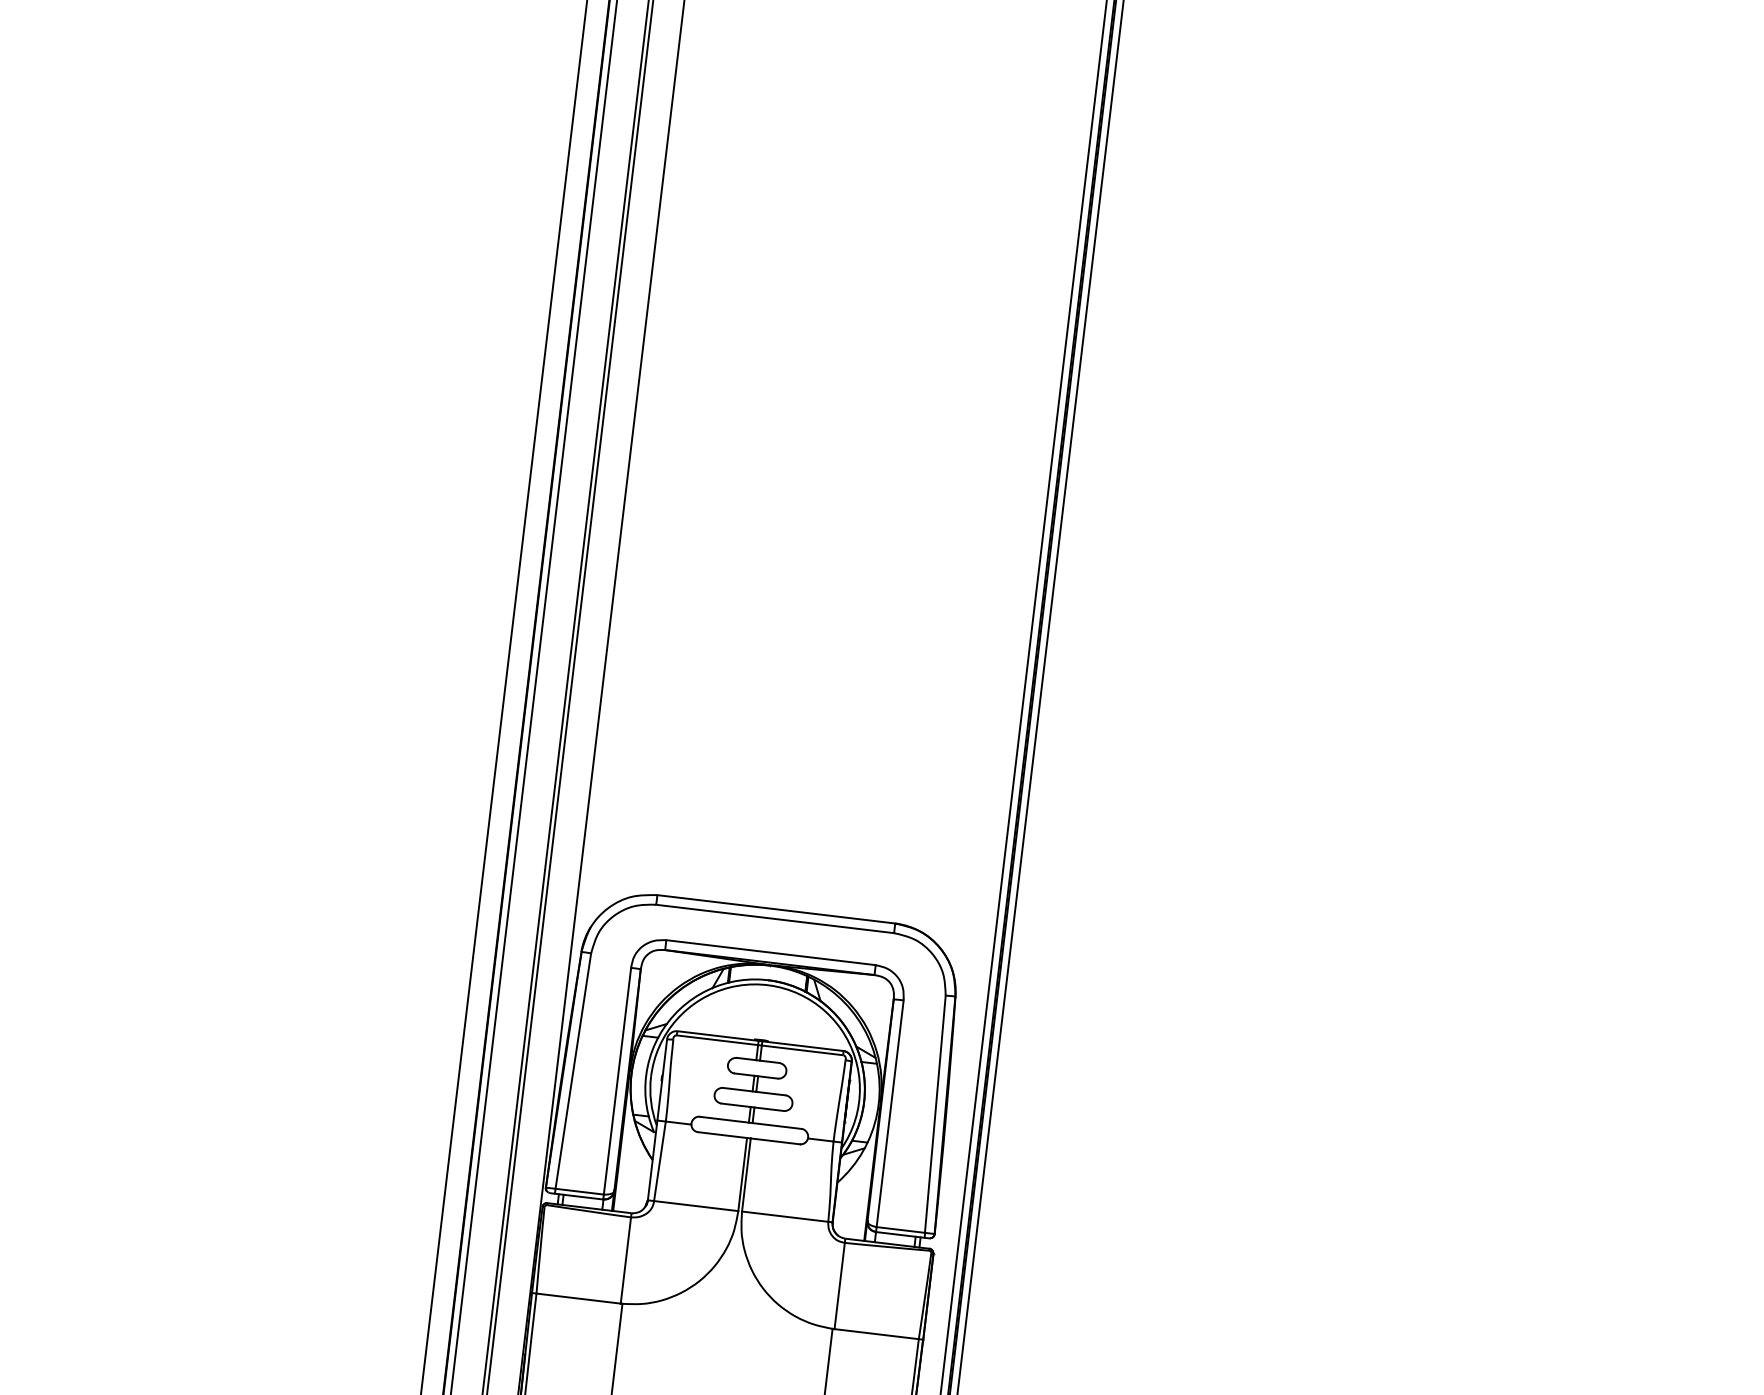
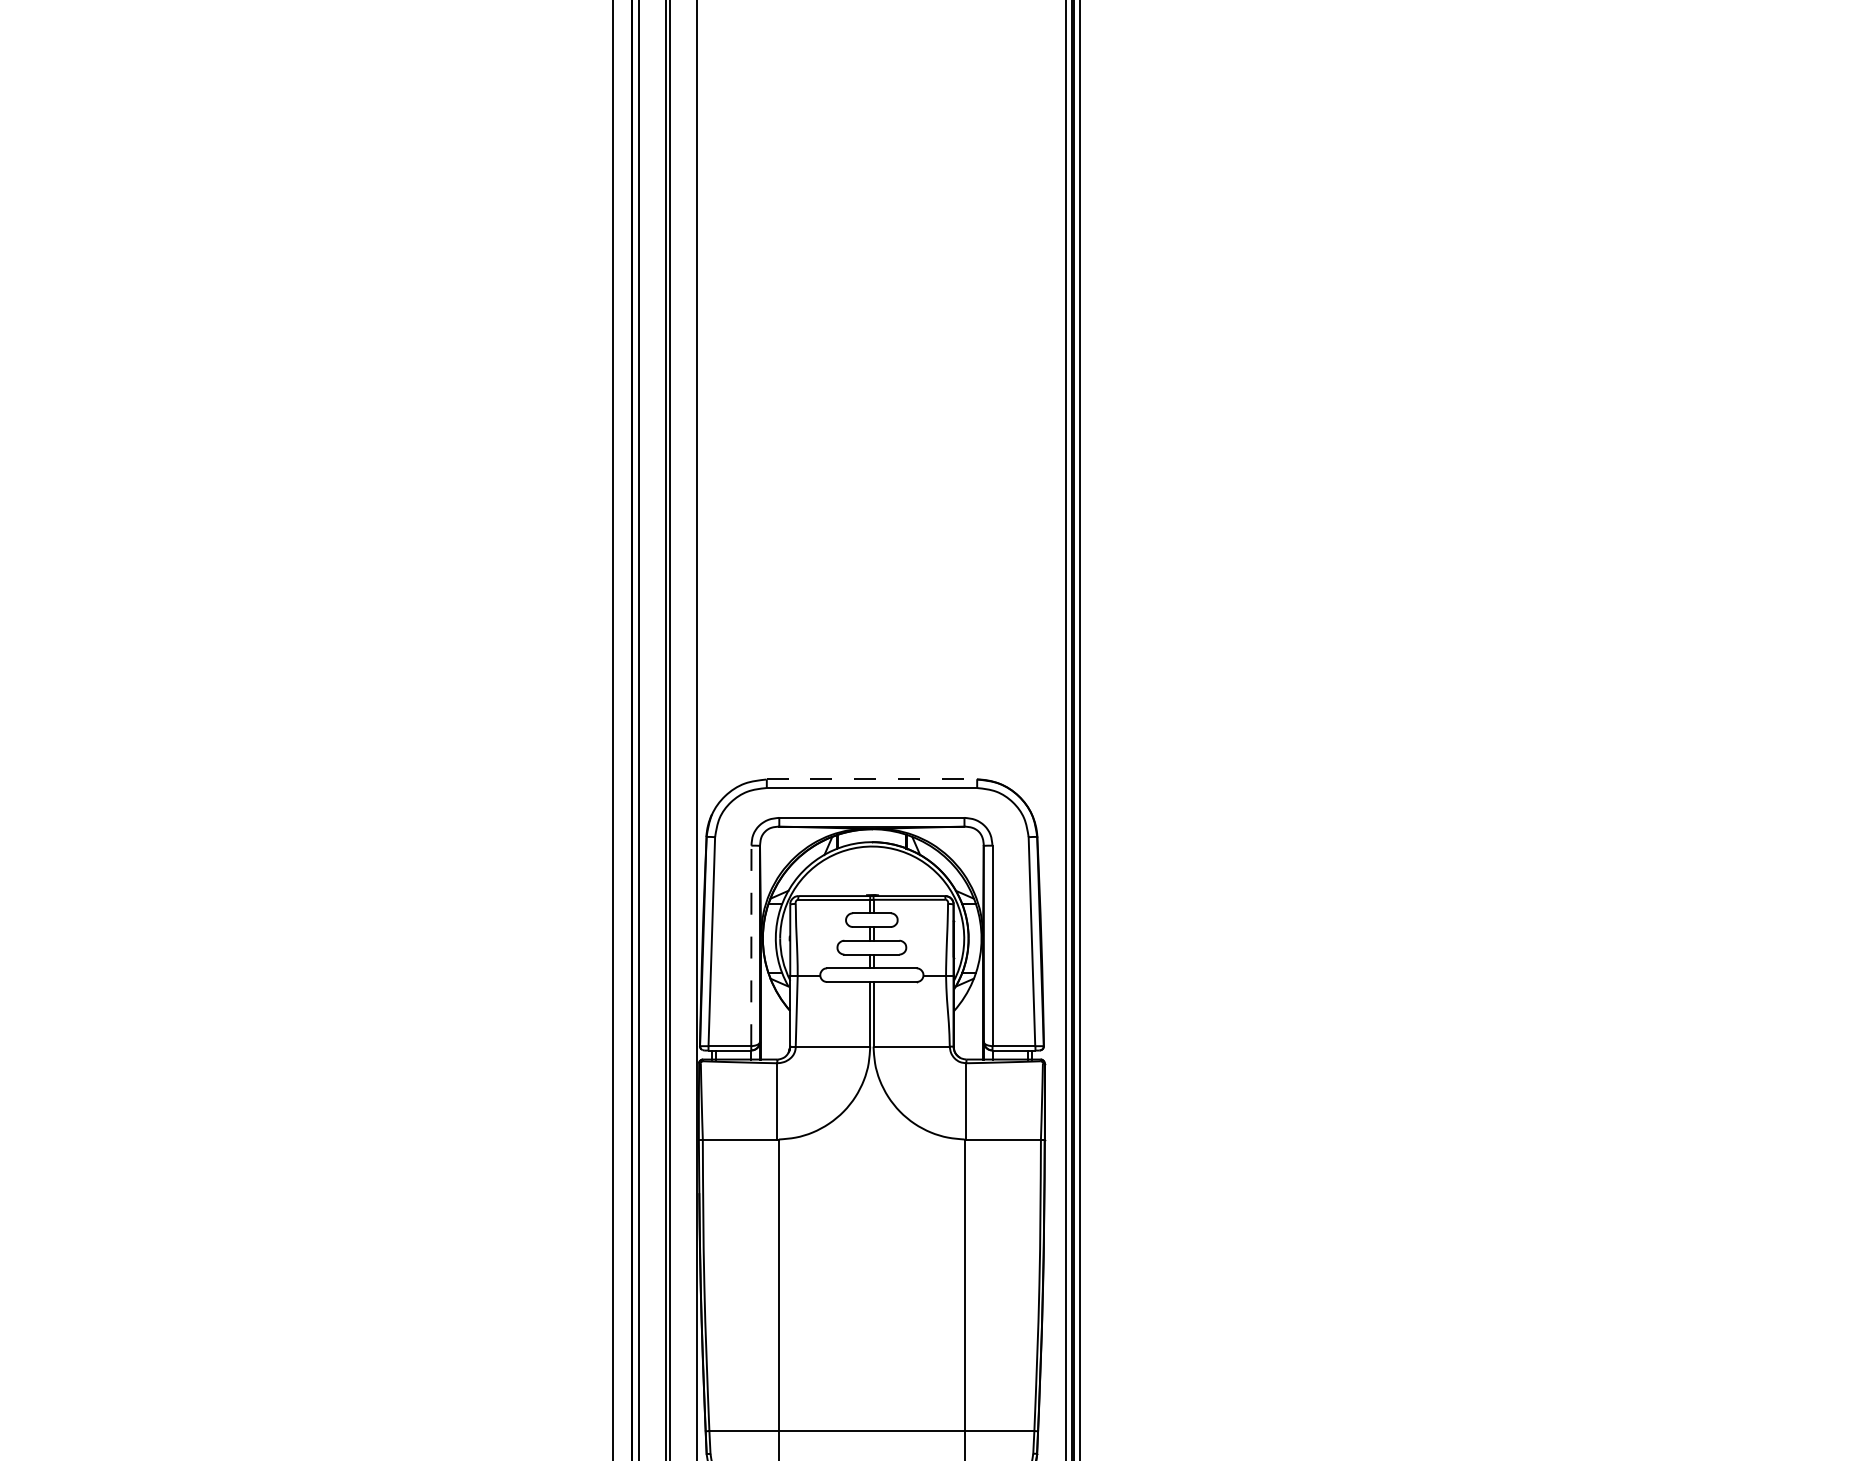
line: (776, 909) -> (872, 779), solid -> dashed
line: (617, 1080) -> (751, 945), solid -> dashed

